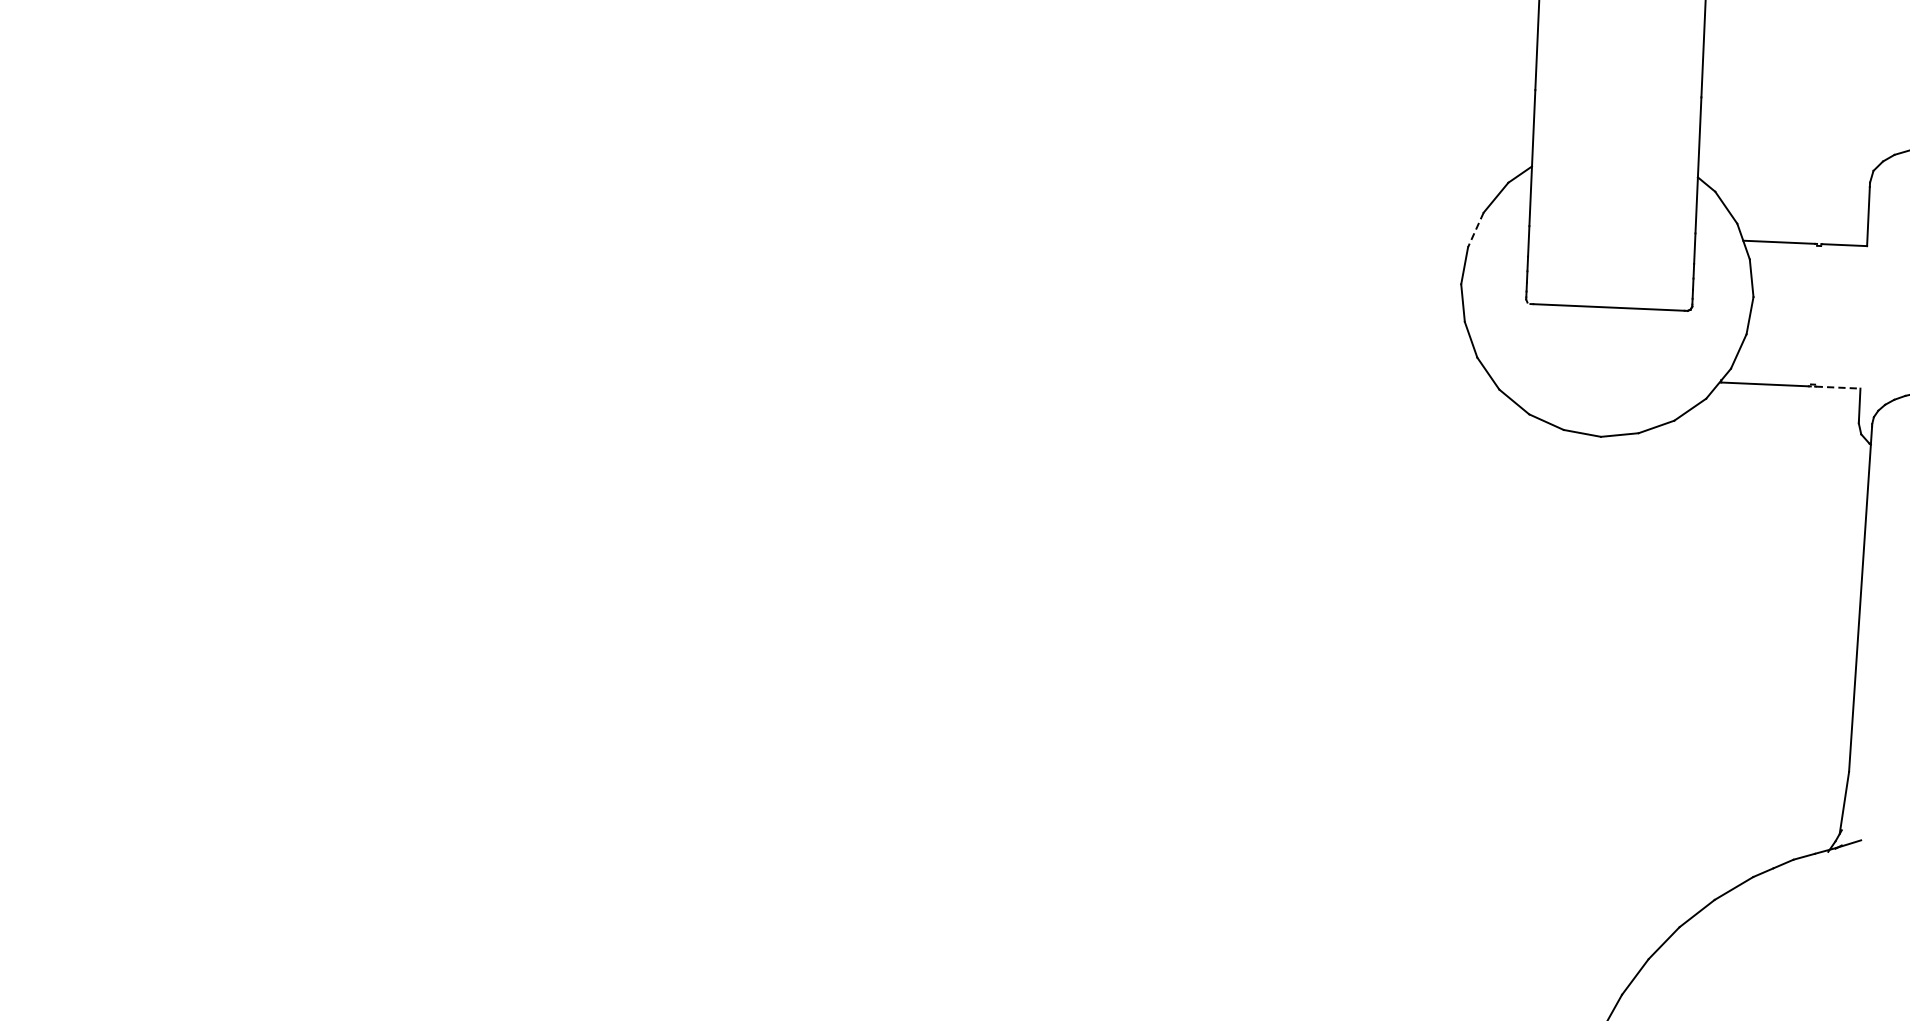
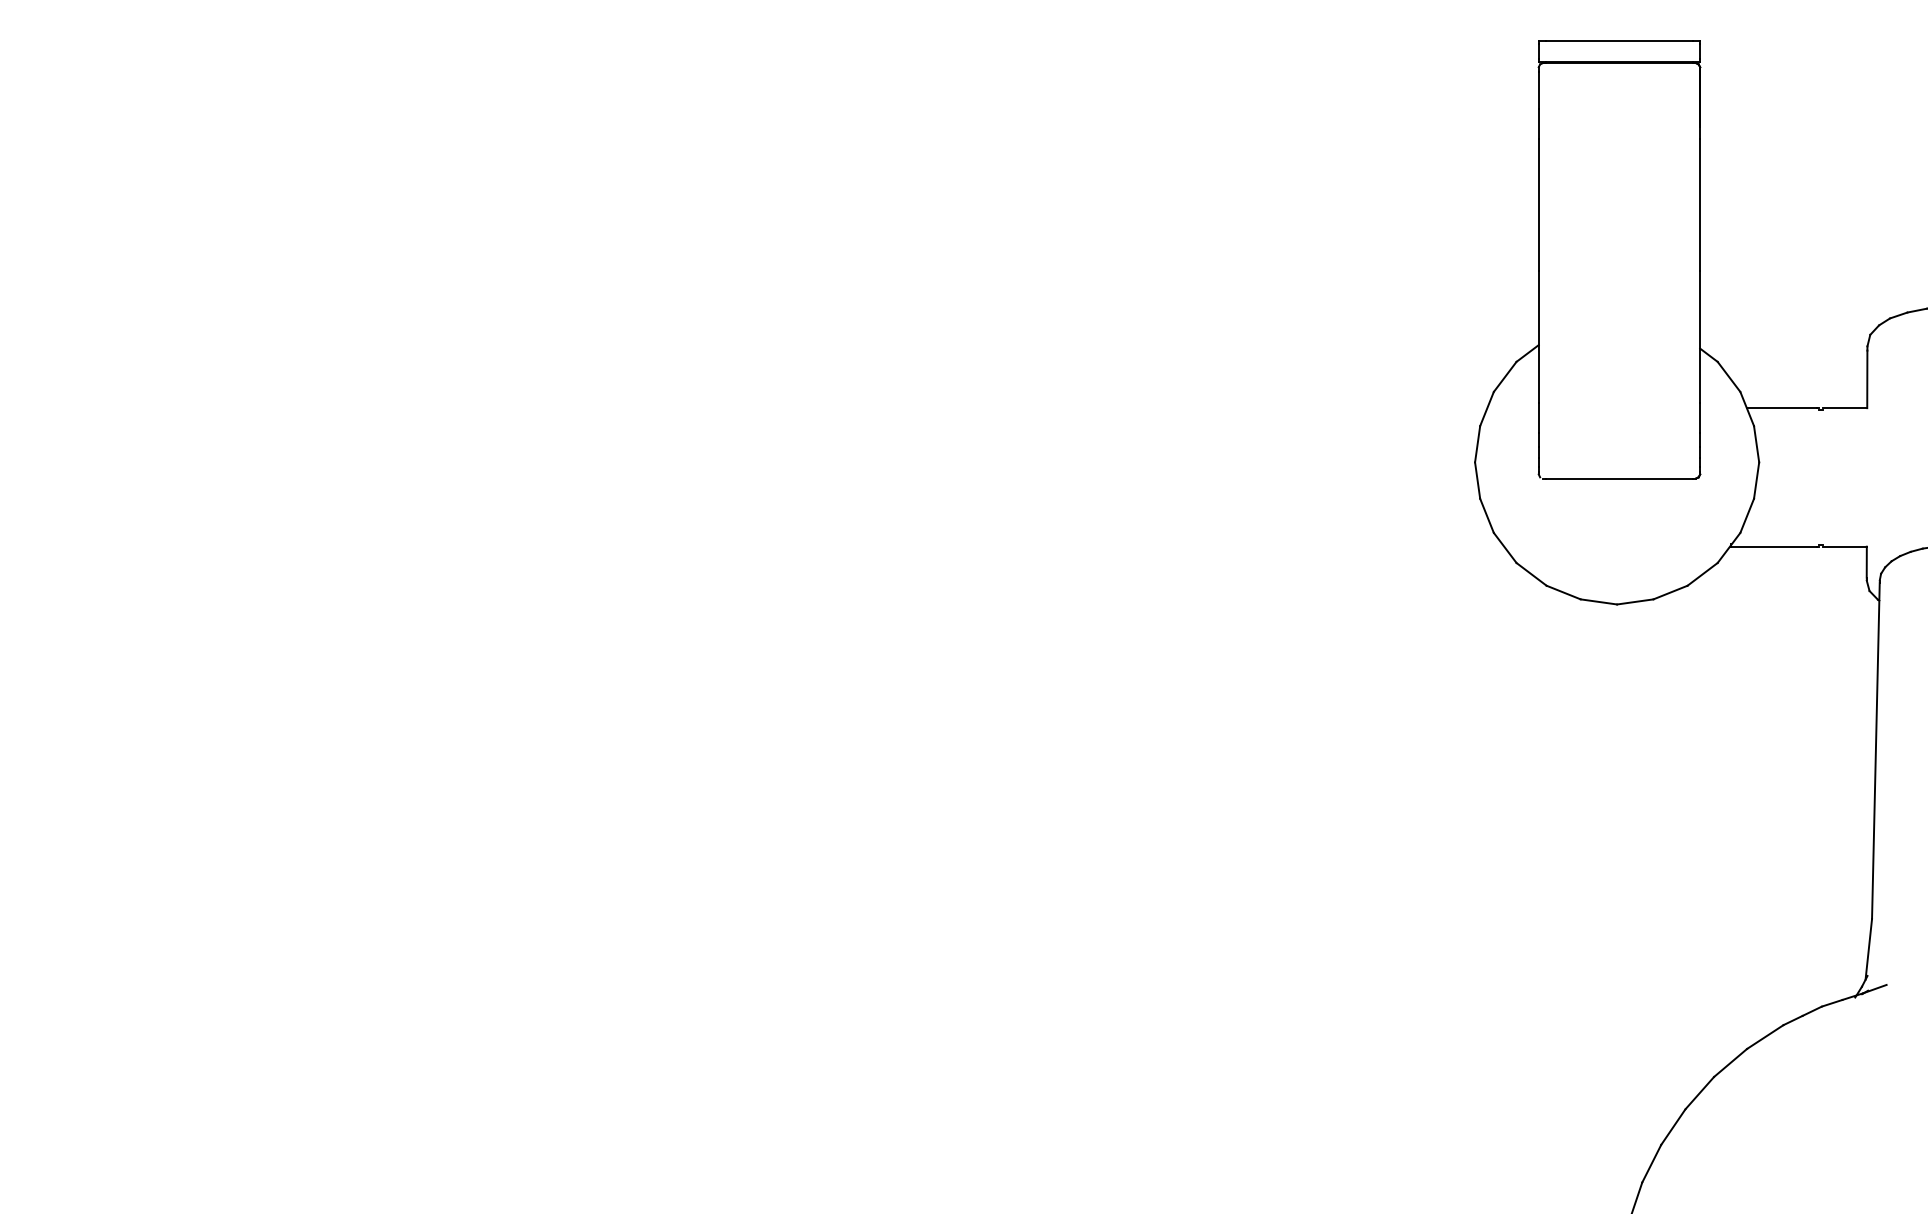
line: (1475, 230) -> (1486, 409), dashed -> solid
line: (1838, 387) -> (1845, 546), dashed -> solid

